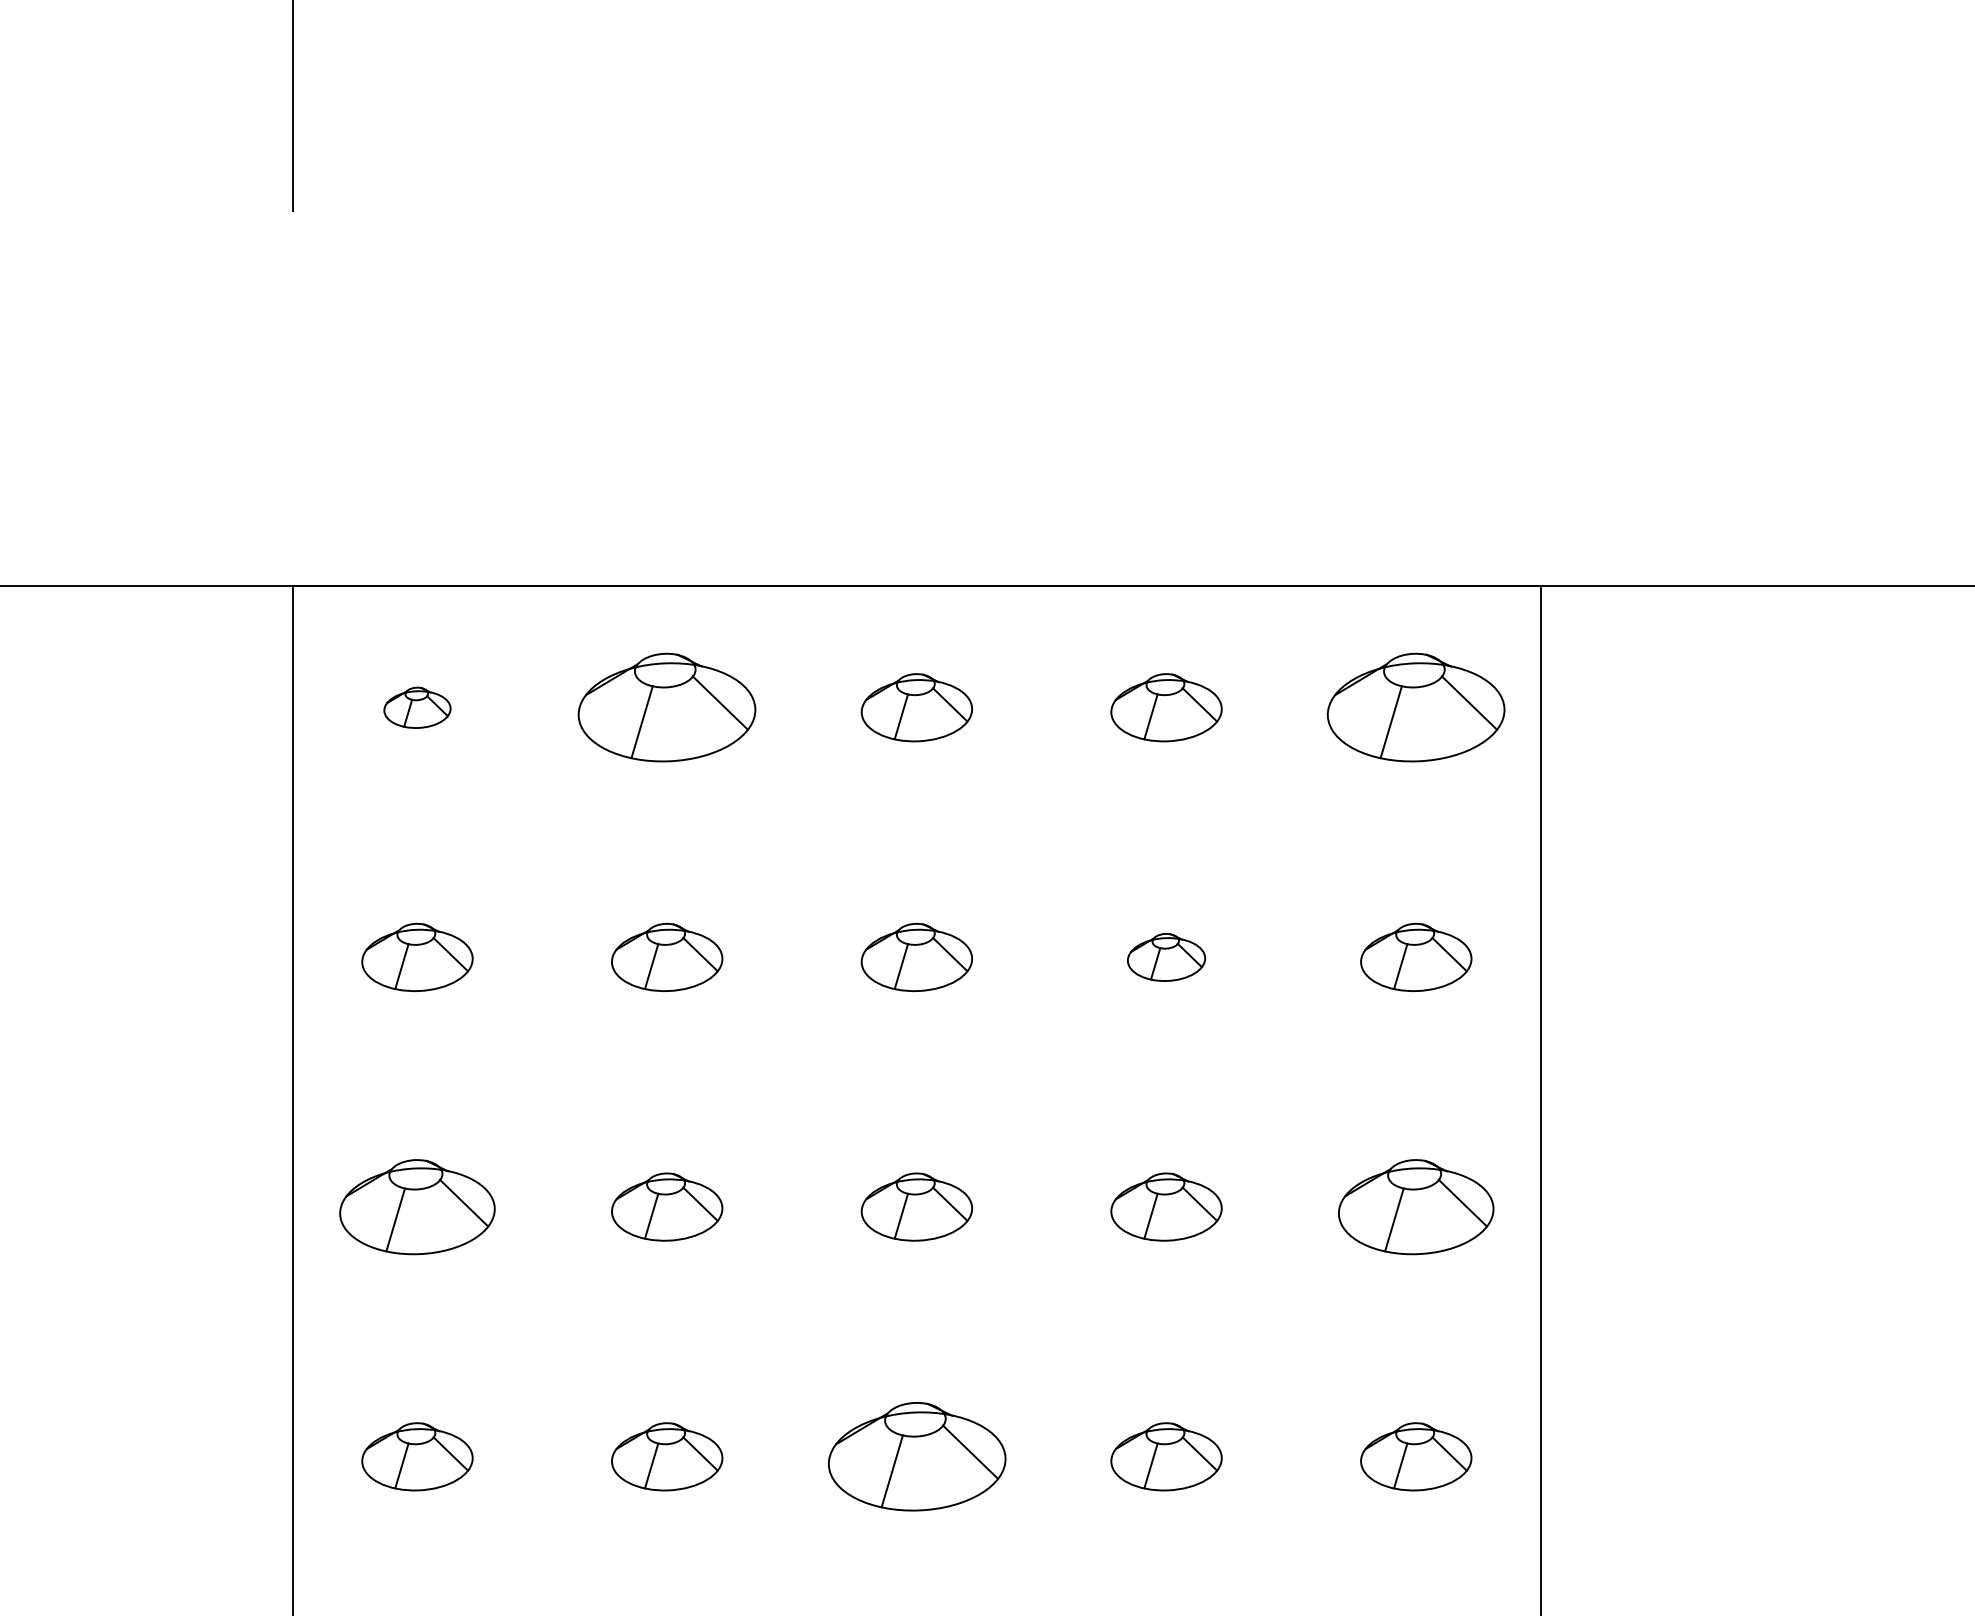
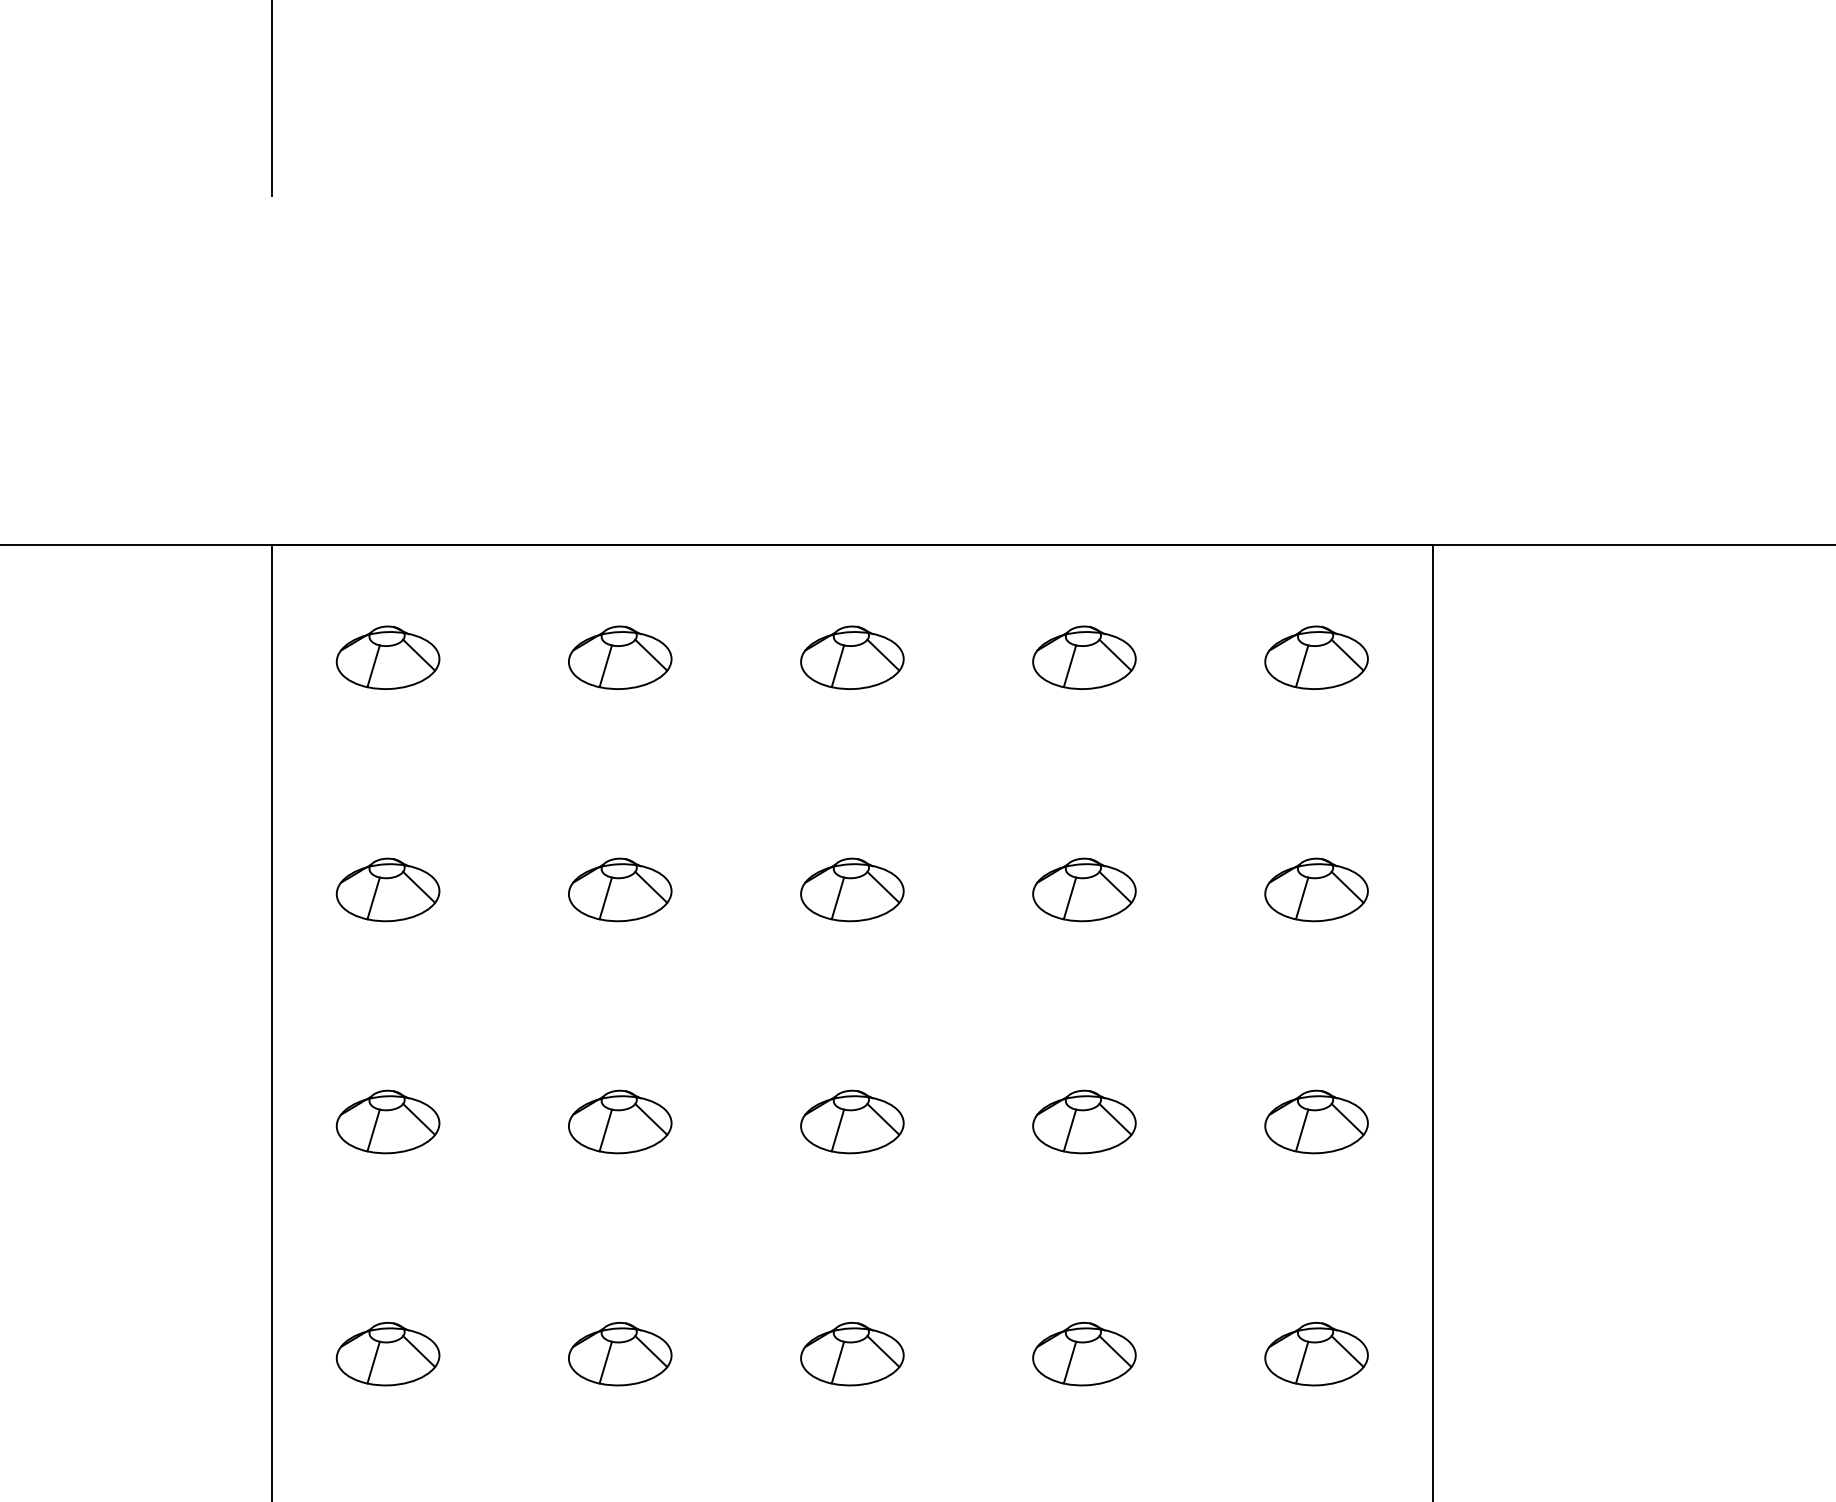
part: (417, 707) -> (388, 657), size x1.67
part: (667, 707) -> (620, 657), size x0.62
part: (1416, 707) -> (1316, 657), size x0.62
part: (1166, 957) -> (1084, 889), size x1.43
part: (417, 1206) -> (388, 1121), size x0.71
part: (1416, 1206) -> (1316, 1121), size x0.71
part: (916, 1456) -> (851, 1353), size x0.62

